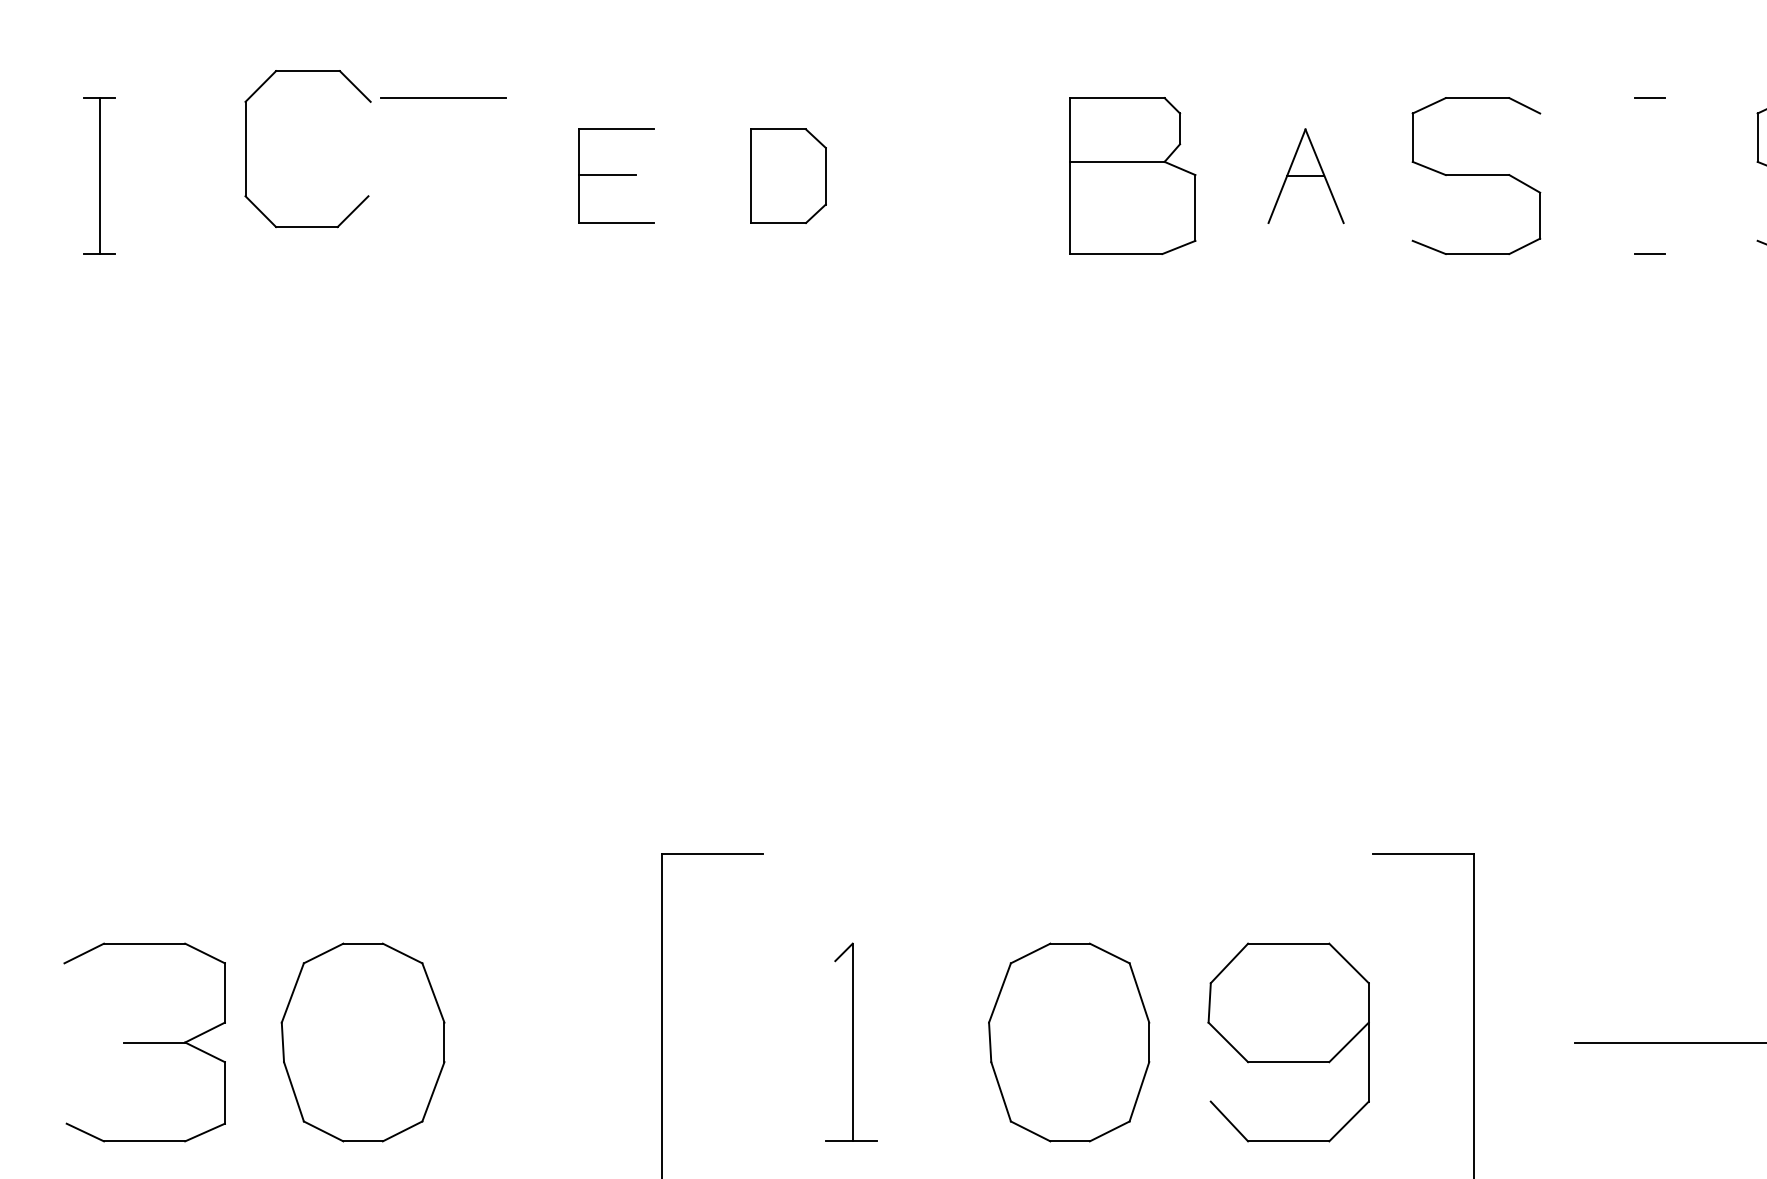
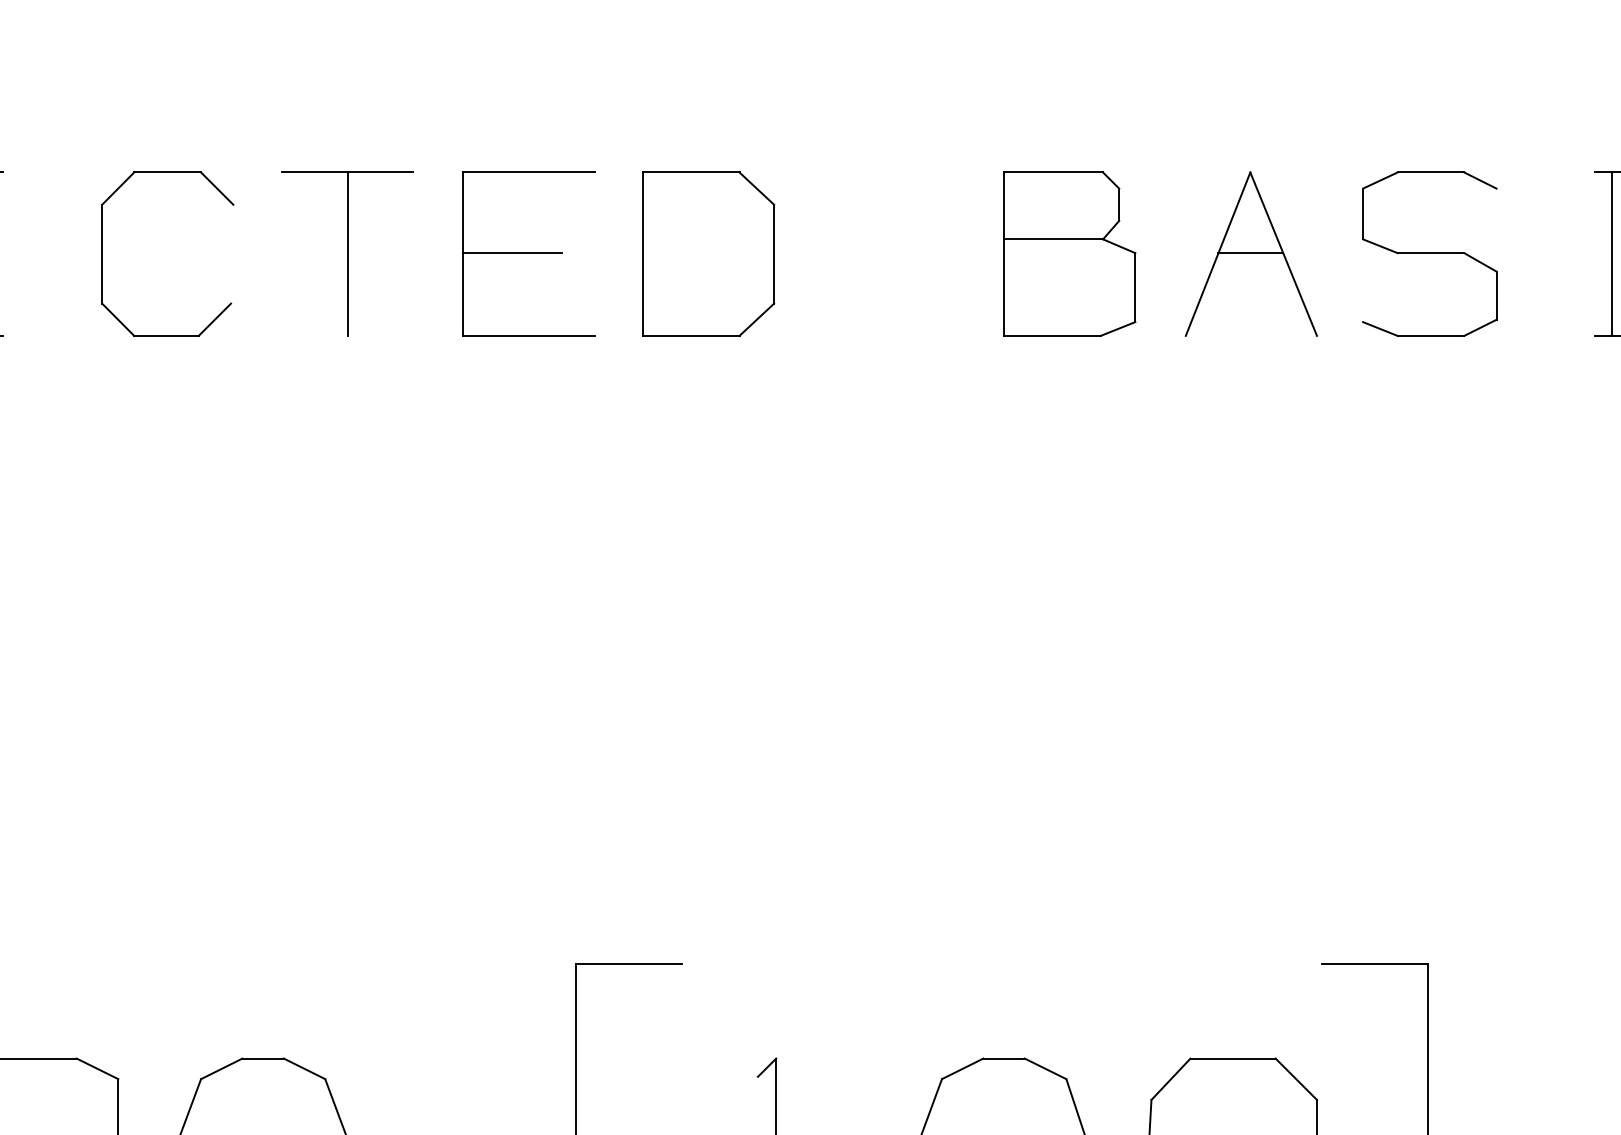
part: (246, 149) -> (103, 254), moved
part: (616, 175) -> (528, 253), size x1.67
line: (444, 176) -> (348, 254), added
part: (788, 176) -> (708, 254), size x1.67
part: (1305, 176) -> (1250, 254), size x1.67
line: (1649, 176) -> (1611, 254), added

